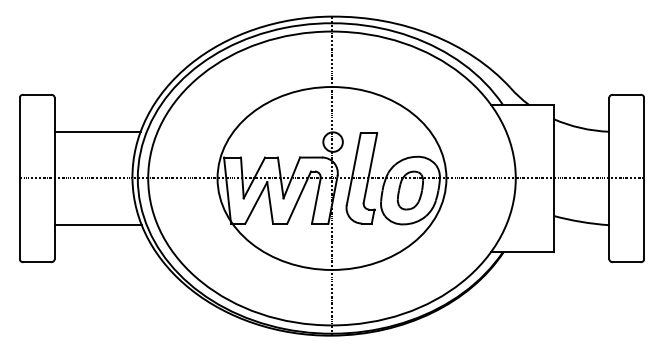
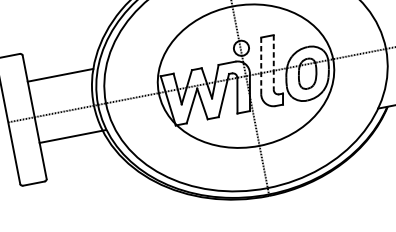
line: (353, 168) -> (260, 65), solid -> dashed
line: (370, 168) -> (273, 62), solid -> dashed
line: (97, 225) -> (72, 136), moved

